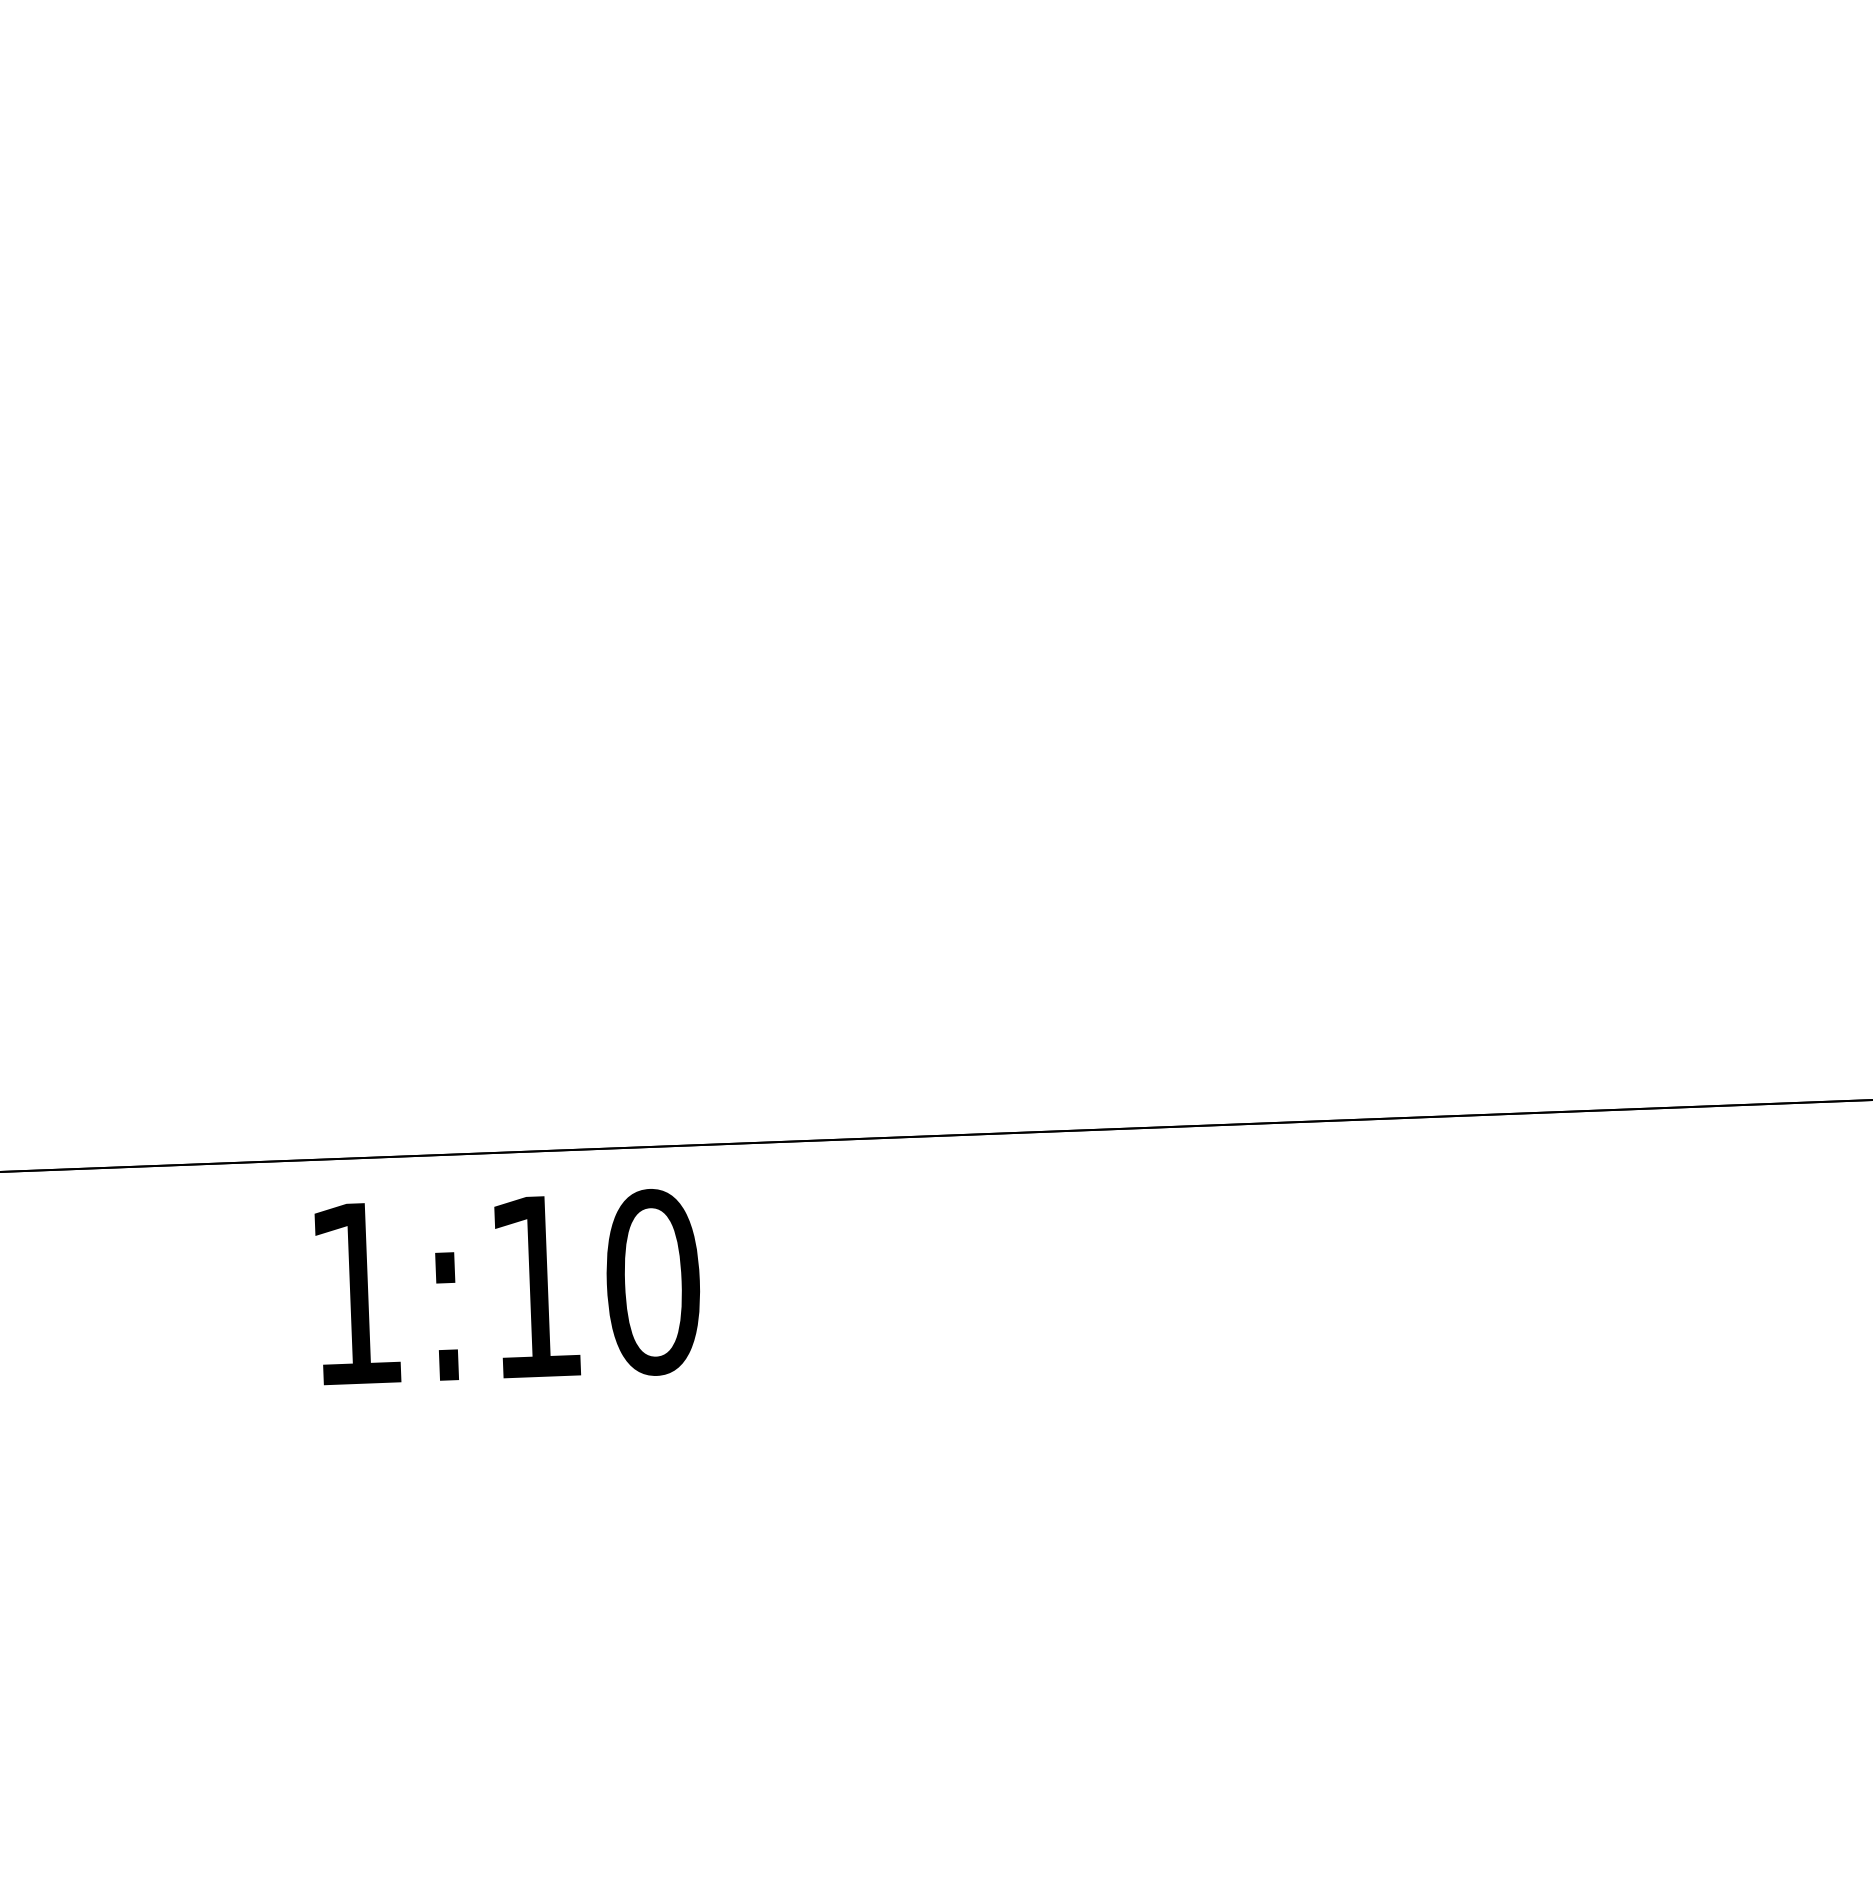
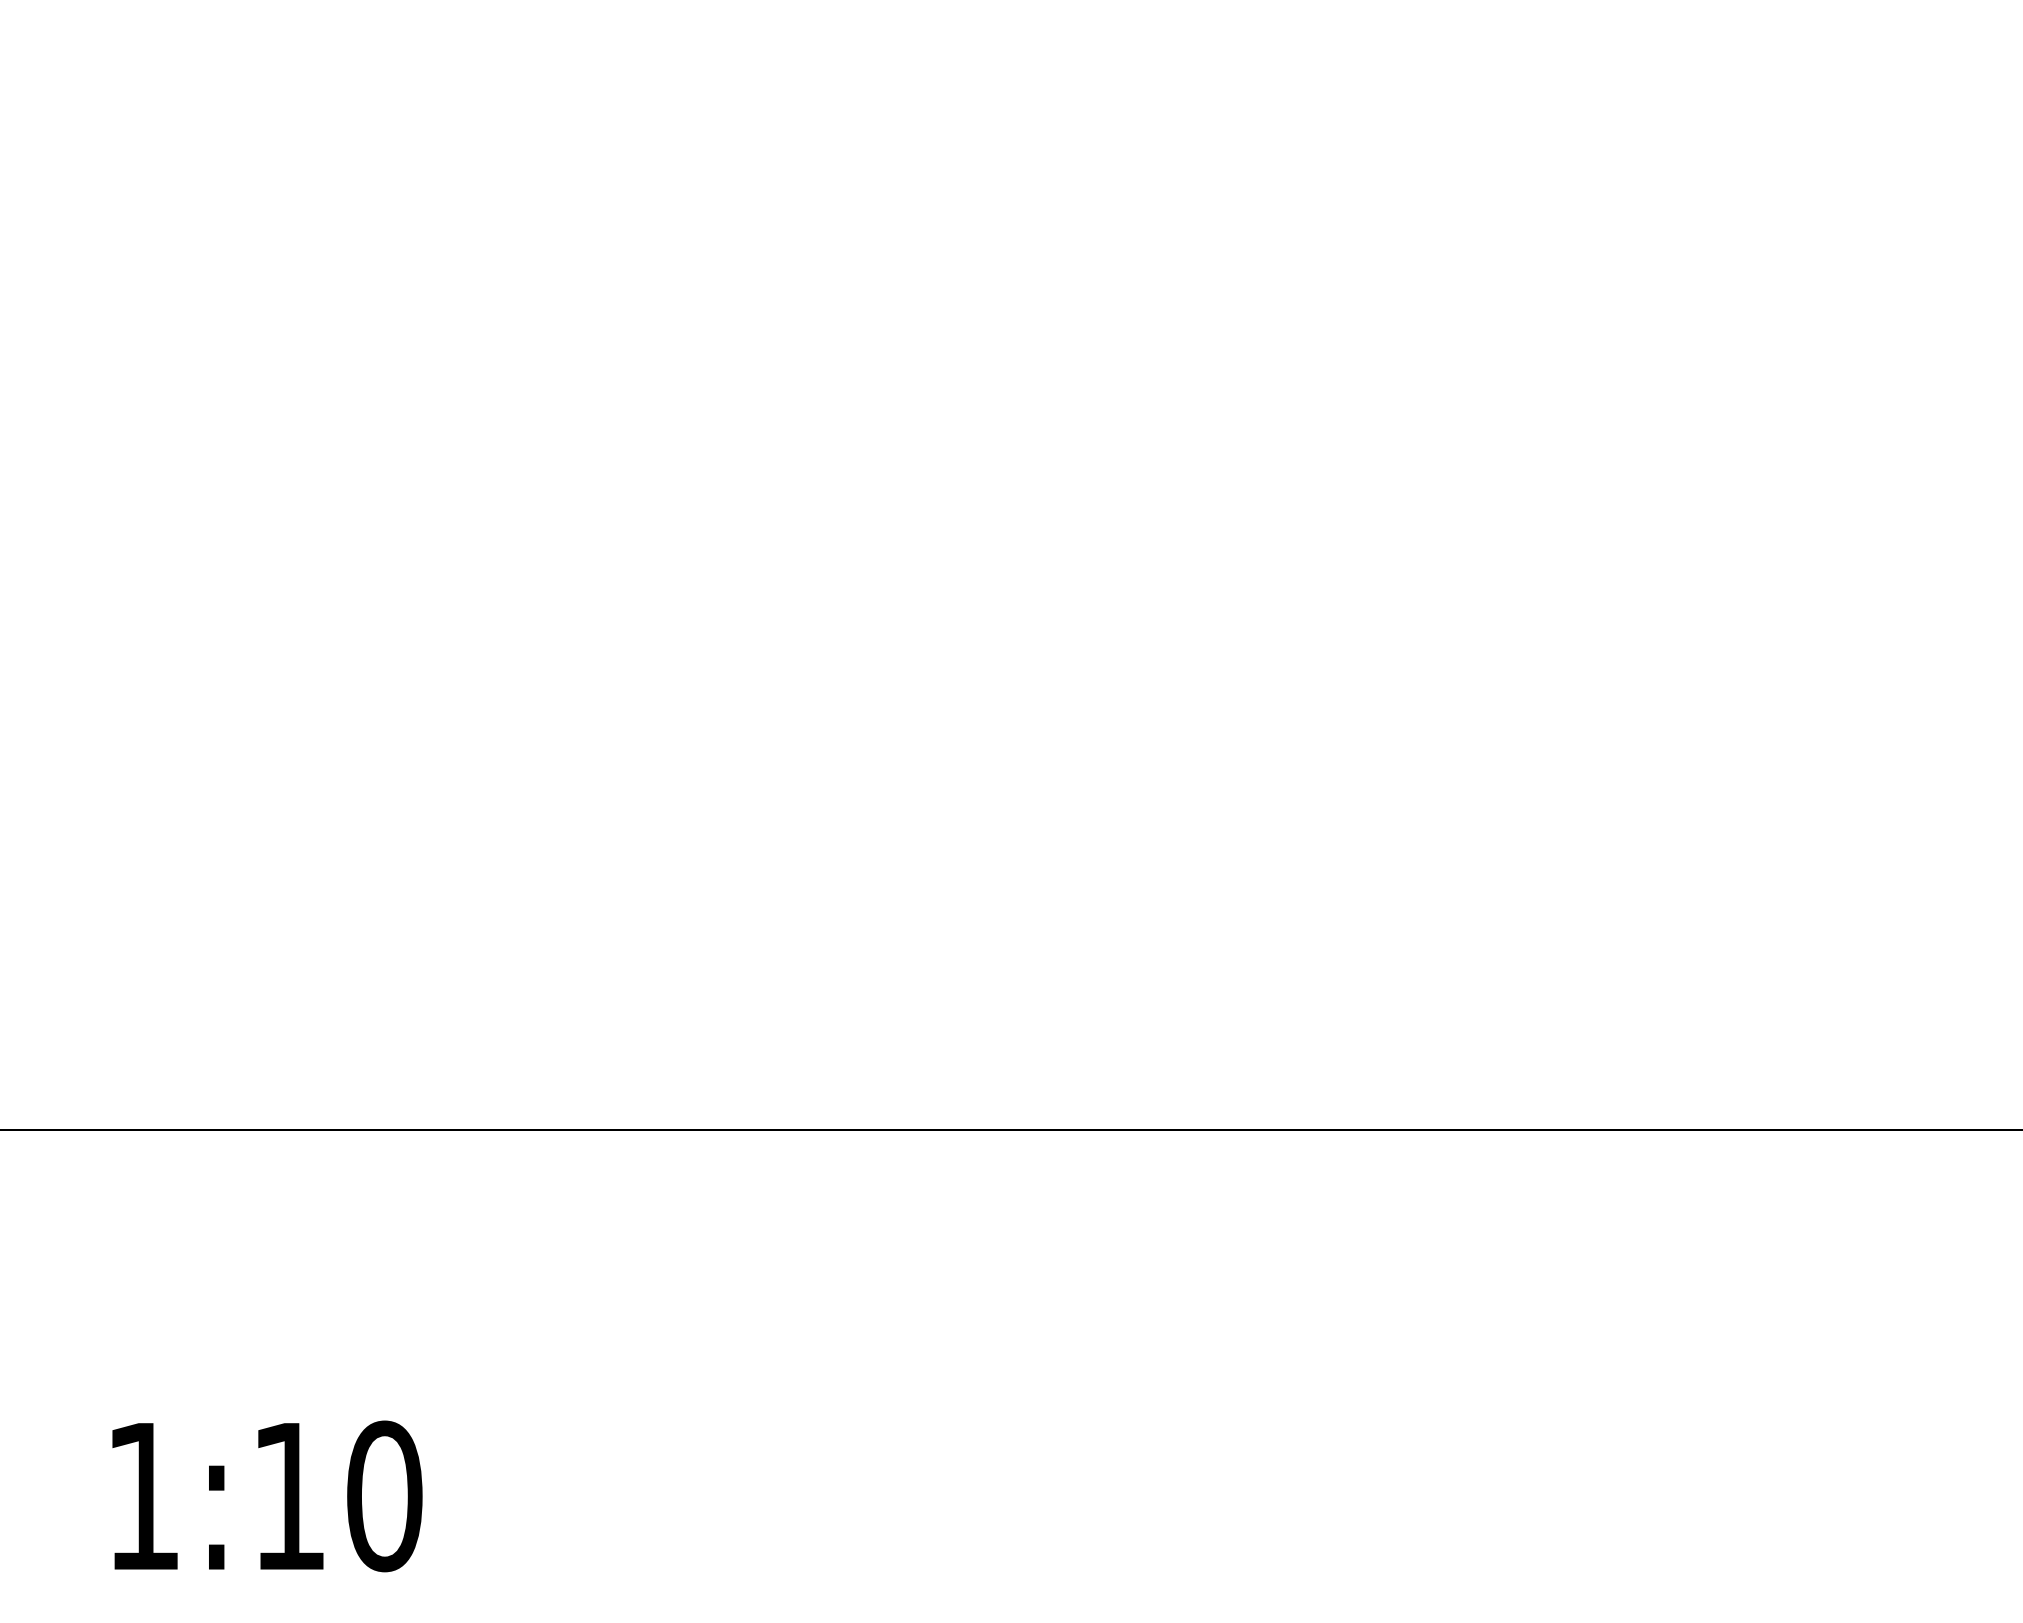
text: (508, 1288) -> (267, 1496), moved

